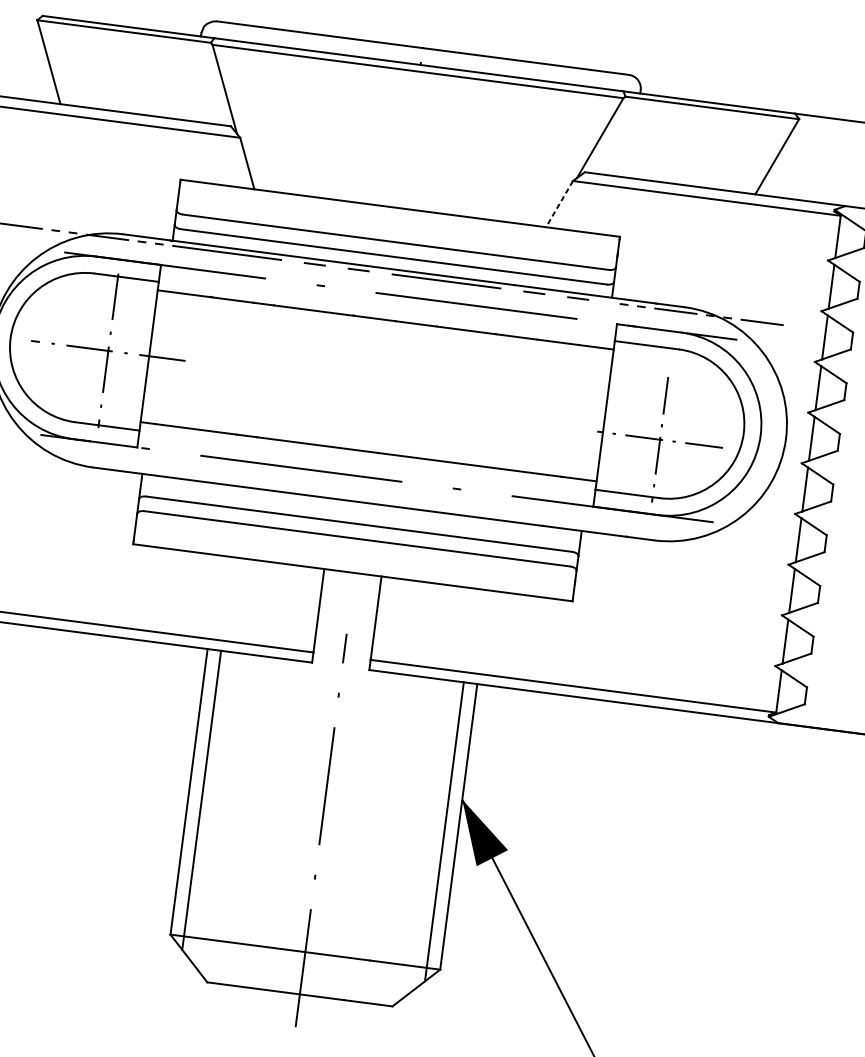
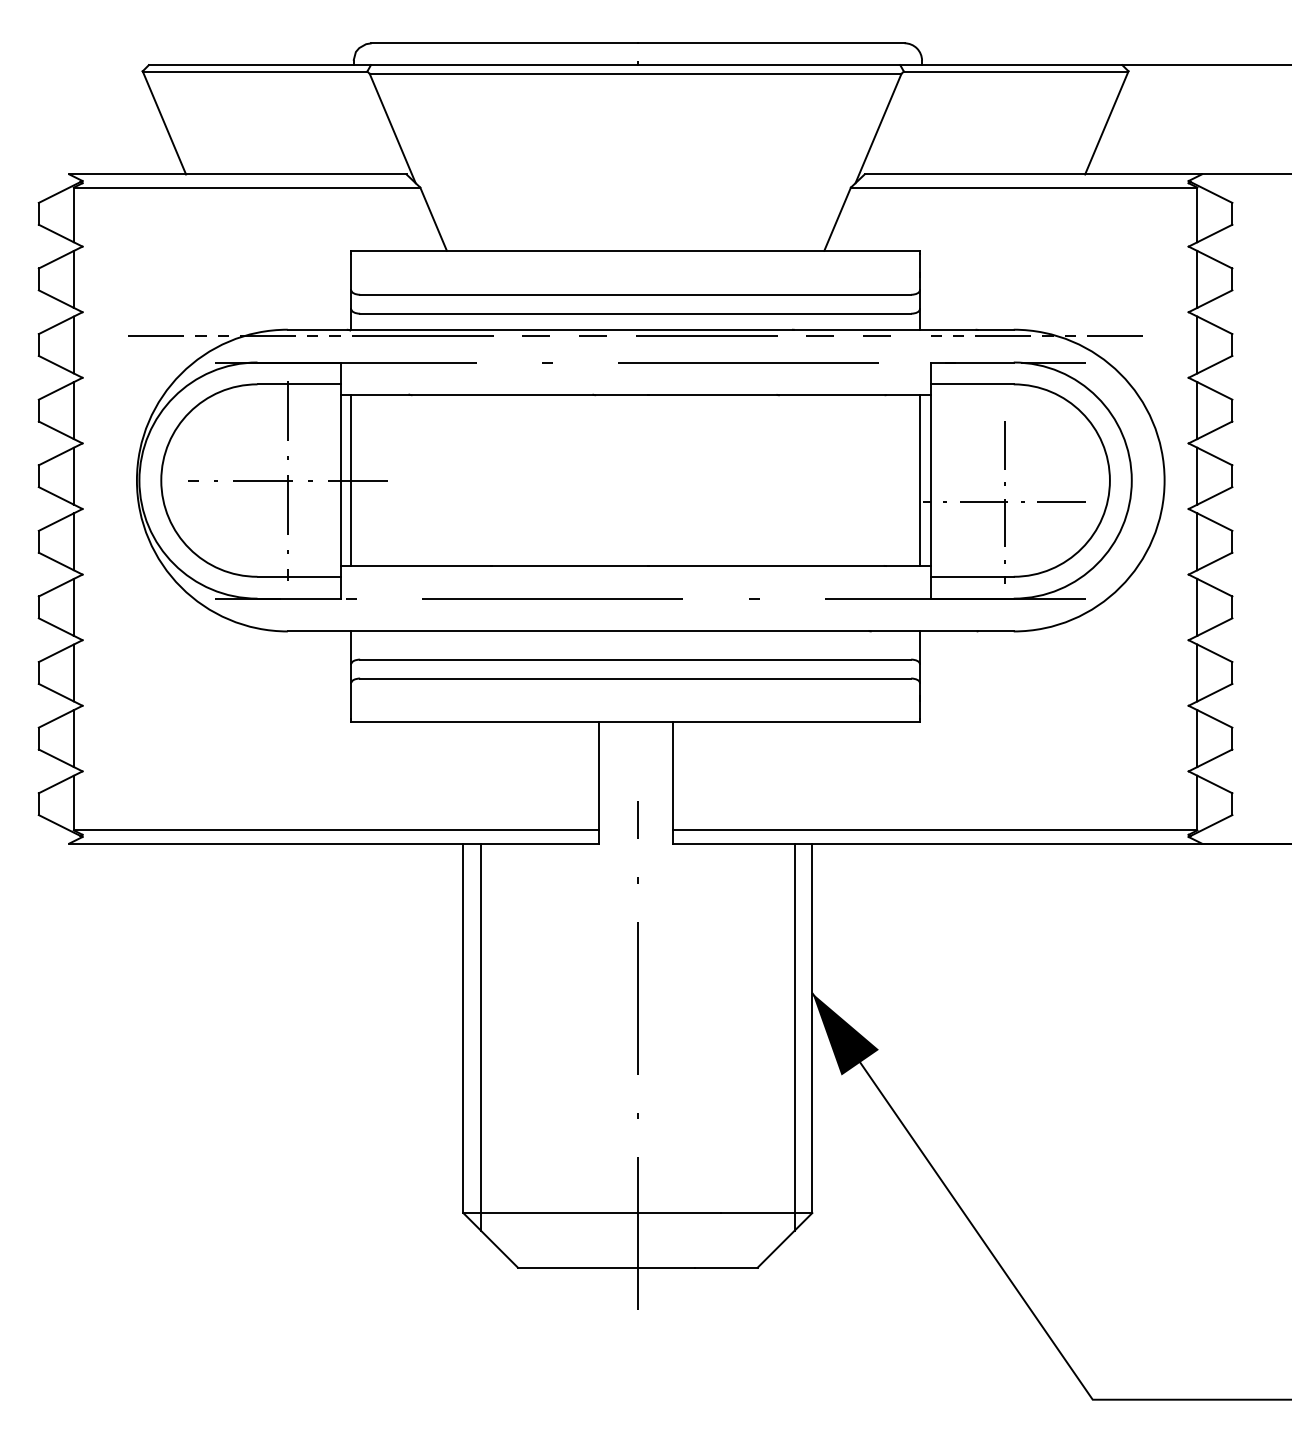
line: (559, 204) -> (837, 219), dashed -> solid
line: (157, 357) -> (351, 480), added
line: (596, 414) -> (919, 480), added

